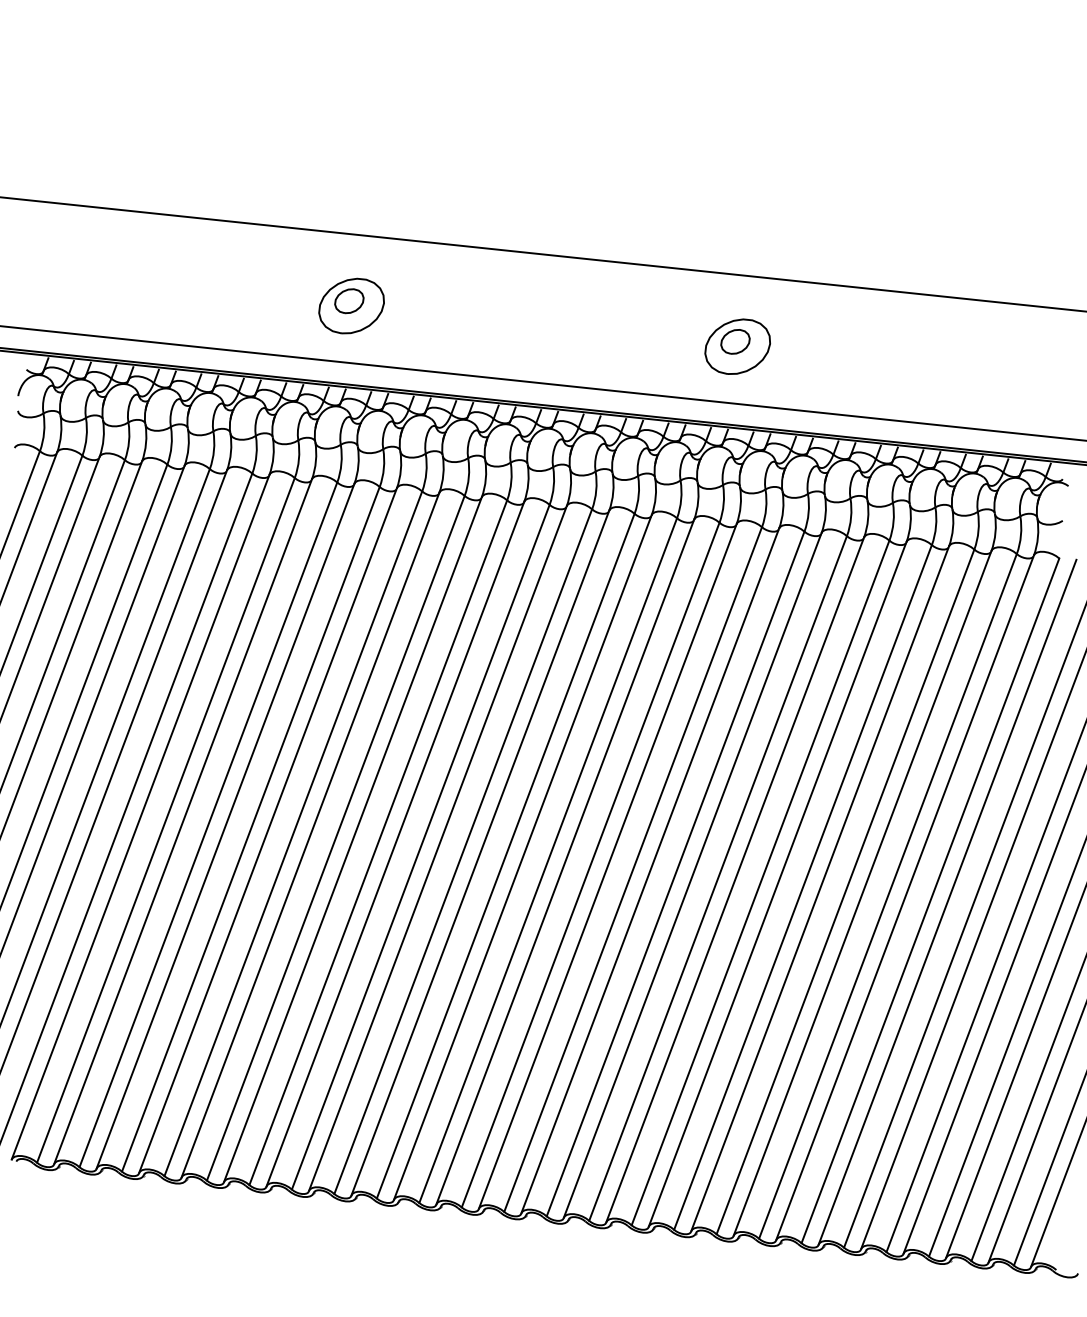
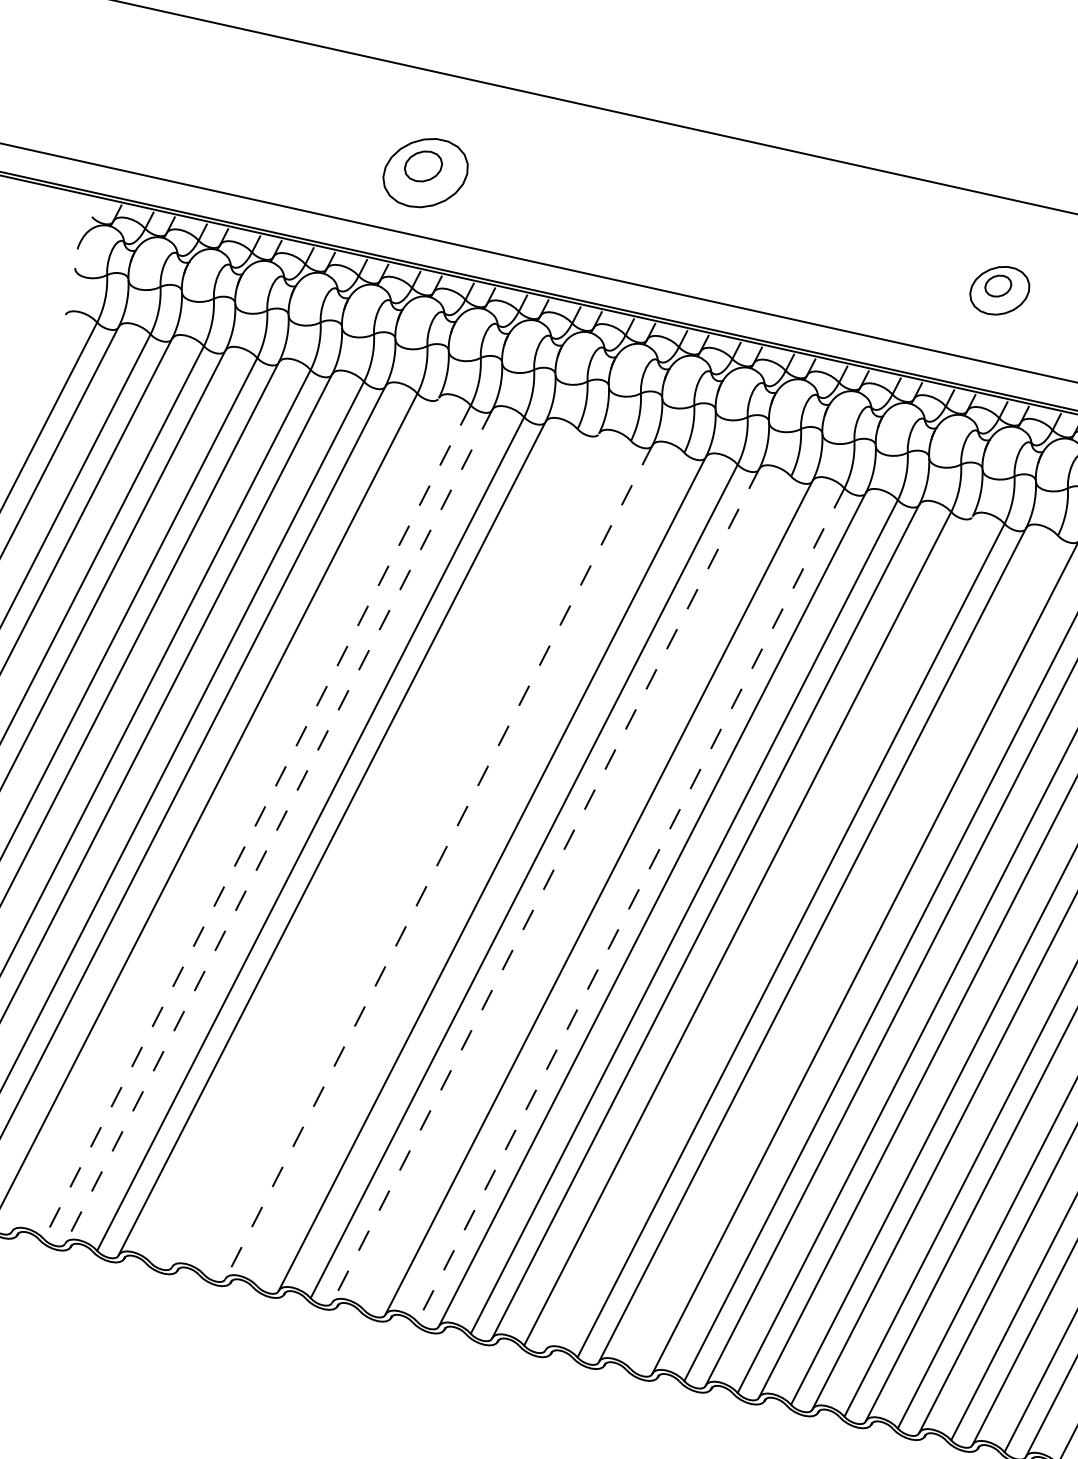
part: (351, 305) -> (425, 172), moved
part: (737, 346) -> (999, 290), size x0.7
line: (182, 821) -> (224, 814), removed
line: (208, 824) -> (257, 821), solid -> dashed
line: (225, 826) -> (278, 826), solid -> dashed
line: (293, 833) -> (364, 845), removed
line: (310, 834) -> (385, 849), removed
line: (335, 837) -> (417, 856), removed
line: (352, 839) -> (438, 861), solid -> dashed
line: (378, 842) -> (471, 869), removed
line: (437, 848) -> (545, 885), solid -> dashed
line: (463, 851) -> (577, 893), removed
line: (505, 856) -> (630, 905), solid -> dashed
line: (607, 866) -> (758, 933), removed
line: (675, 873) -> (844, 951), removed

